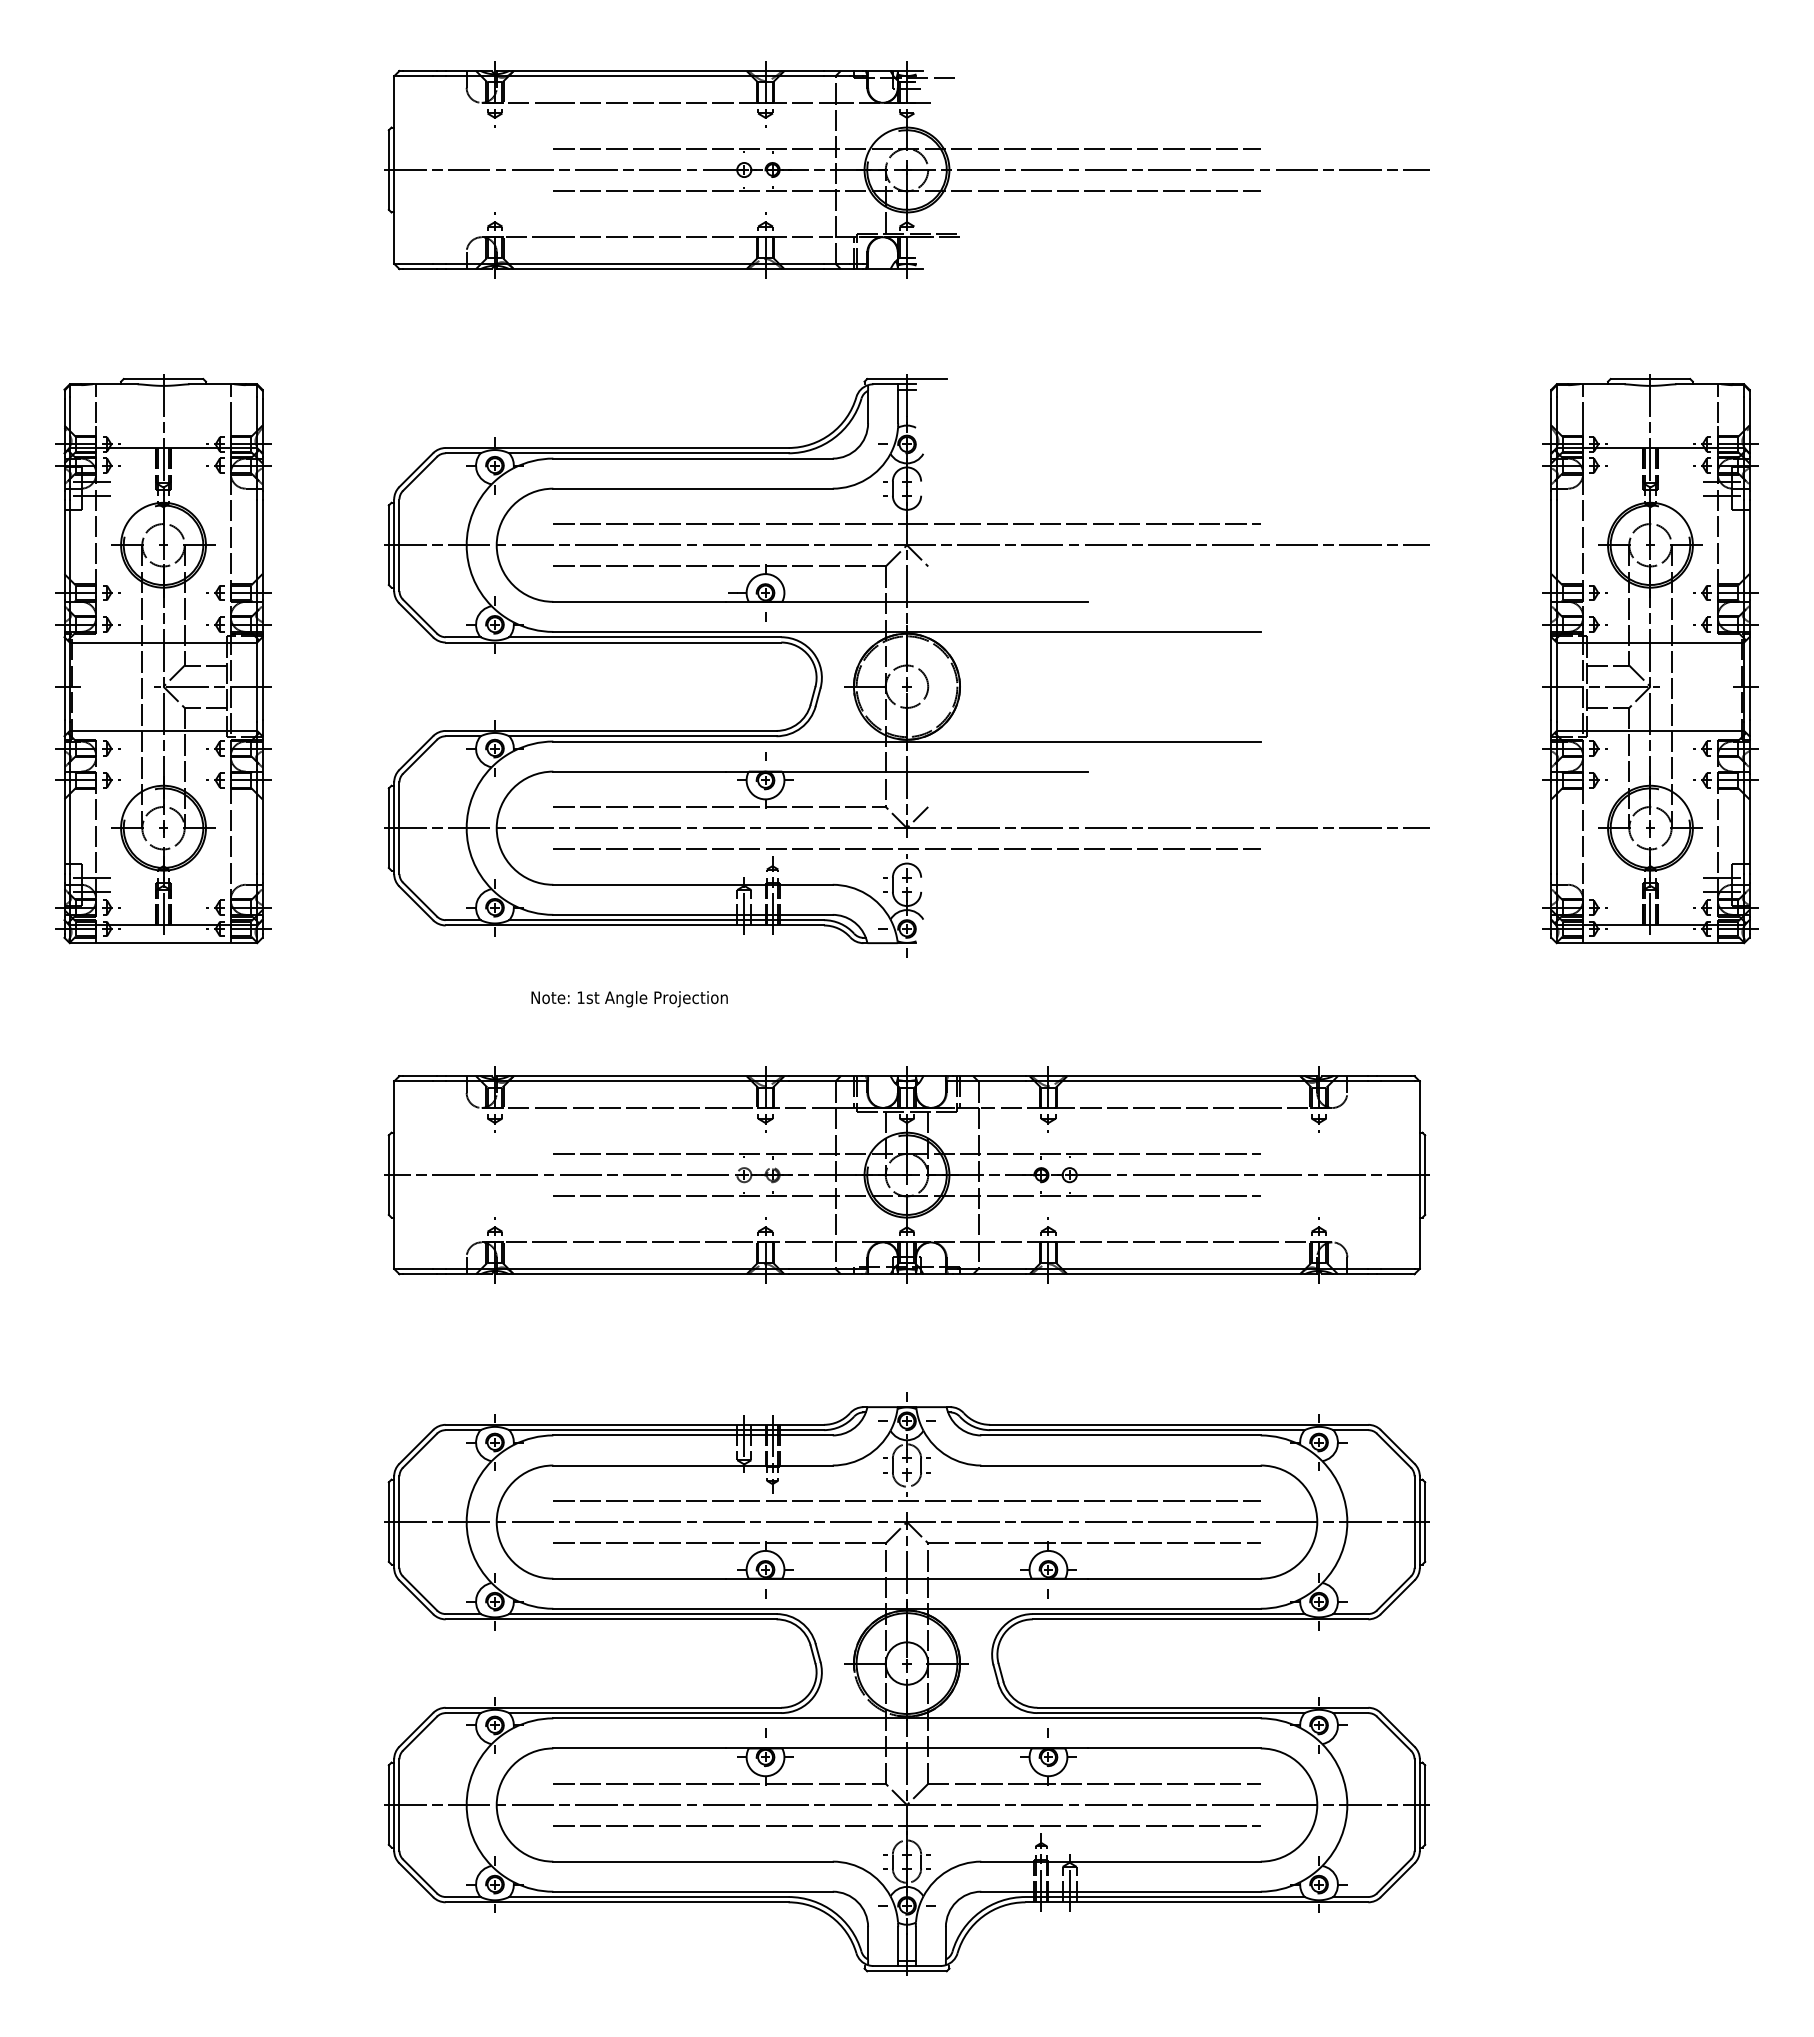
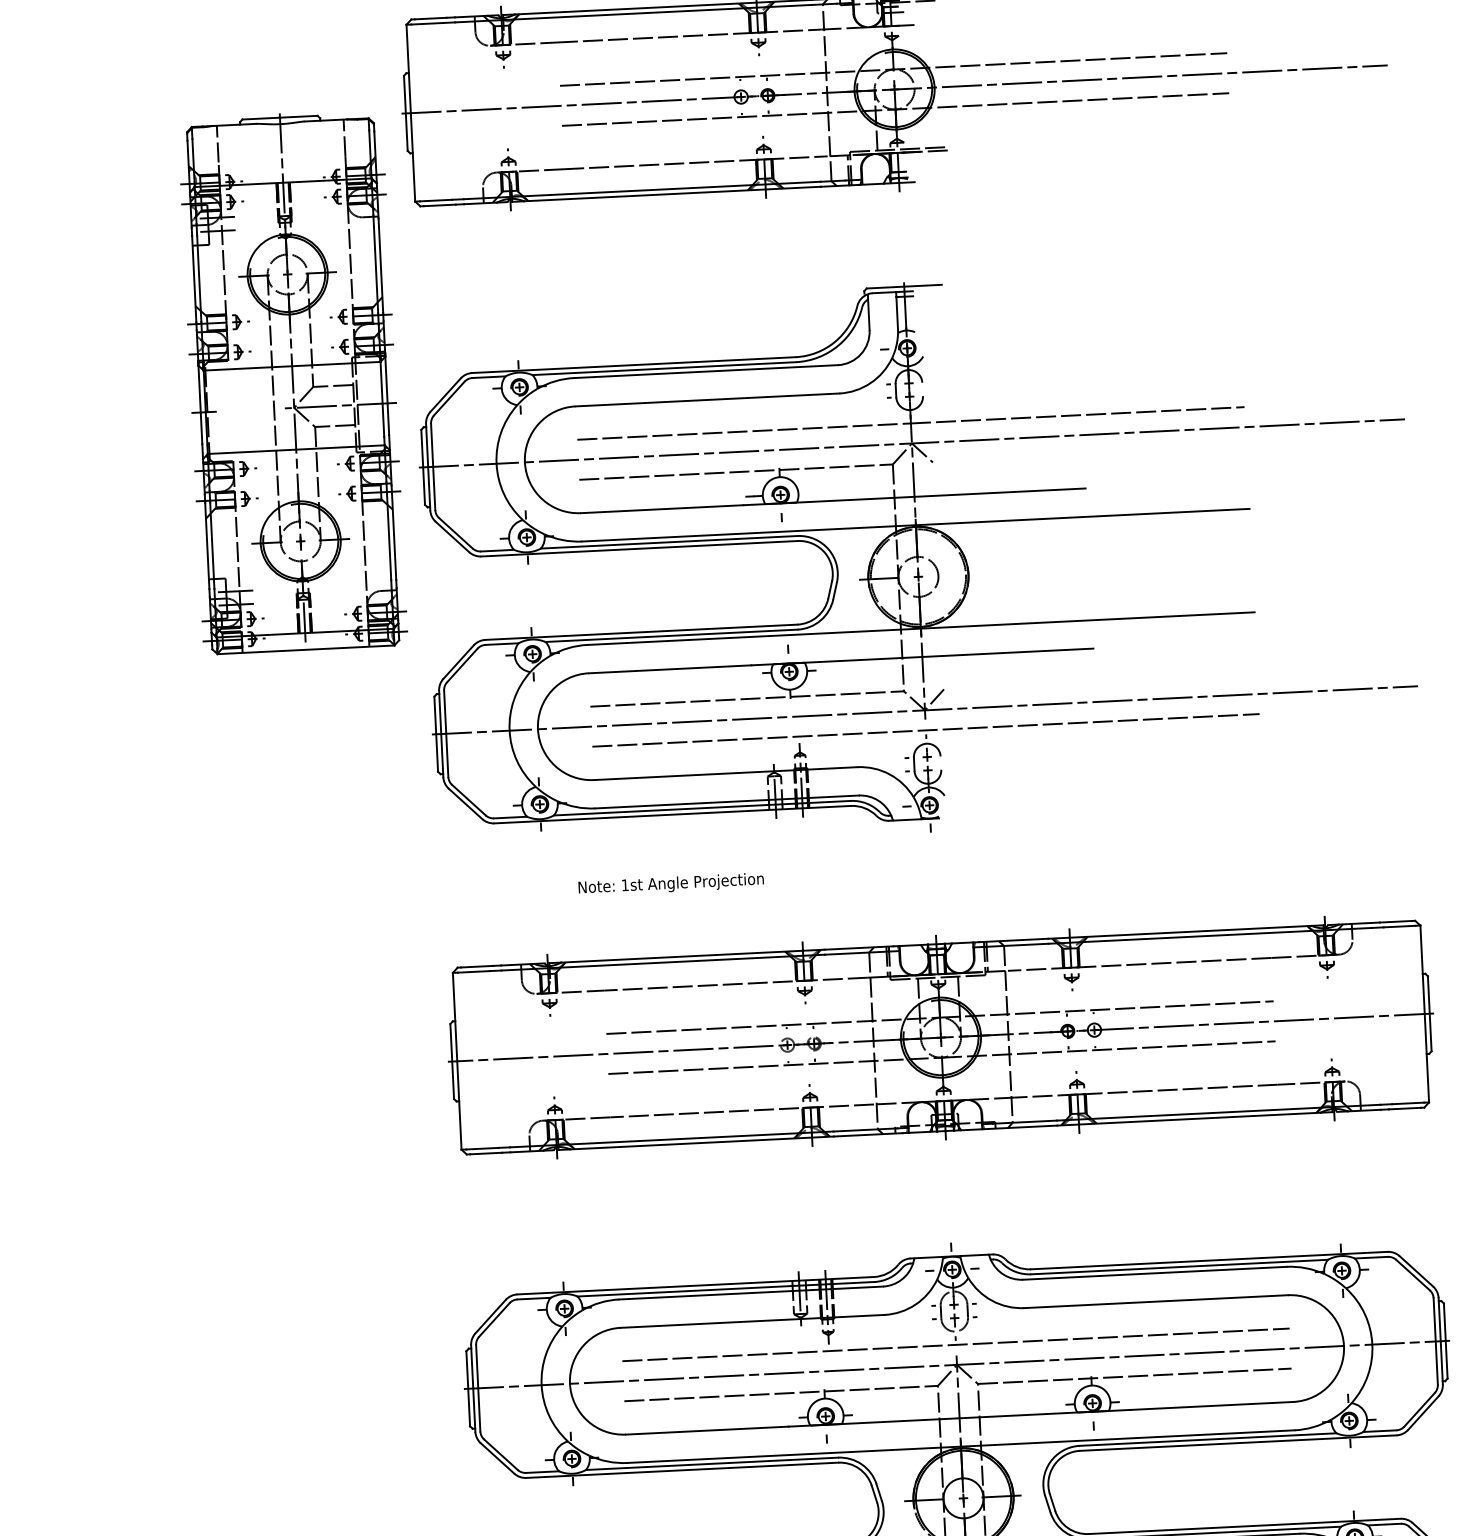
part: (163, 659) -> (292, 382), moved

